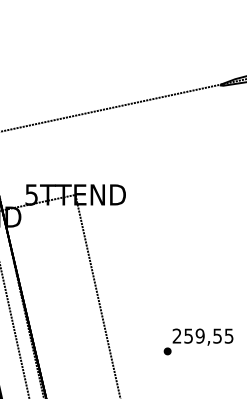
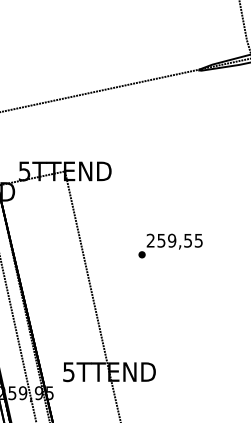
text: (198, 341) -> (170, 245), moved

